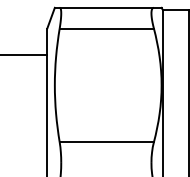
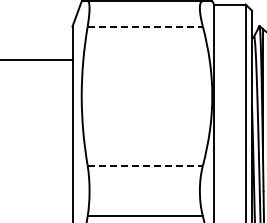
line: (106, 28) -> (145, 26), solid -> dashed
line: (106, 142) -> (145, 165), solid -> dashed

